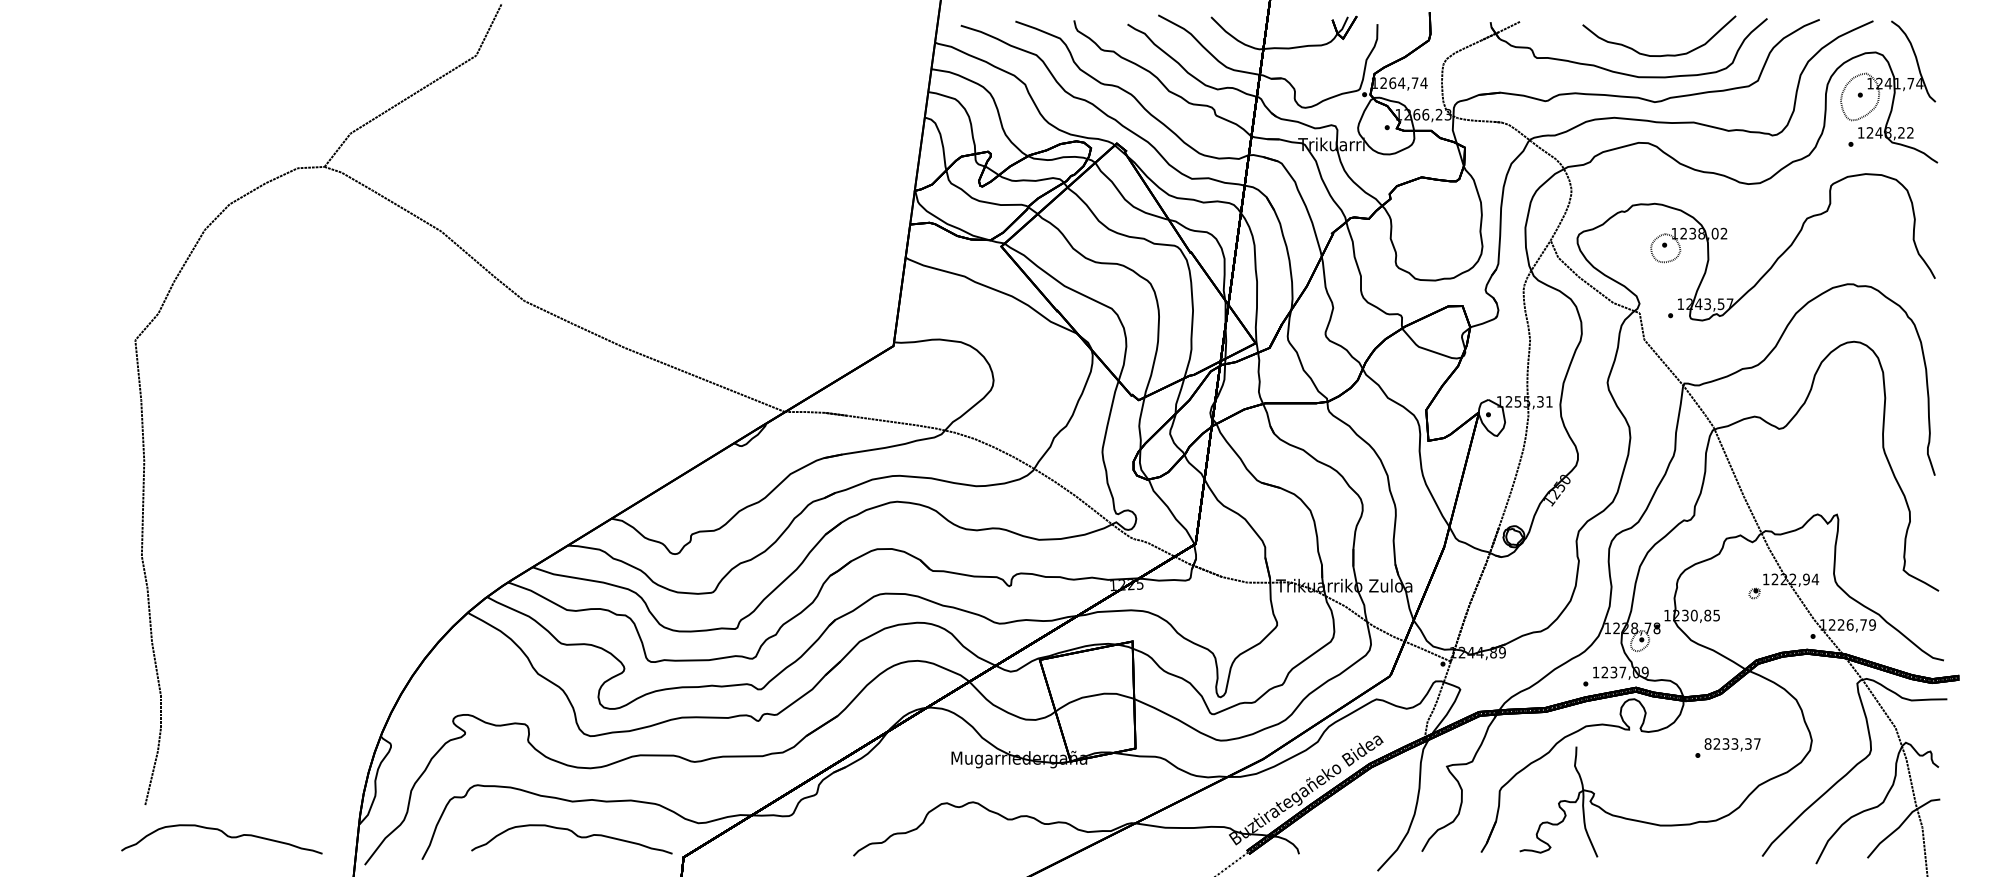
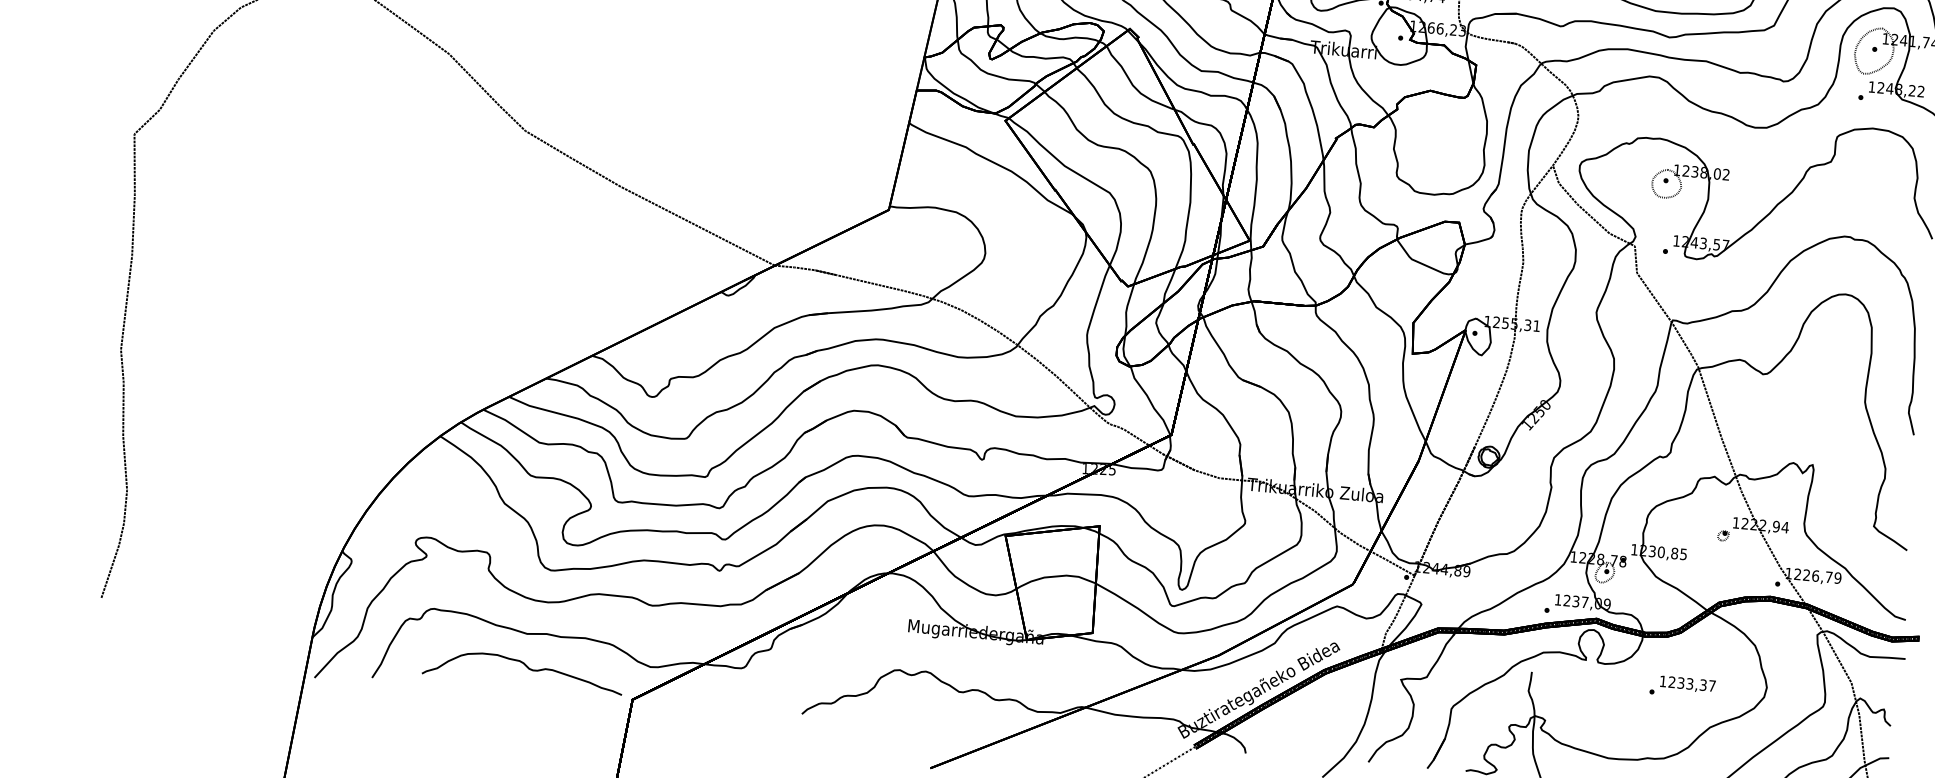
text: (1707, 743) -> (1662, 680), 8233,37 -> 1233,37
curve: (225, 835) -> (178, 635), removed

